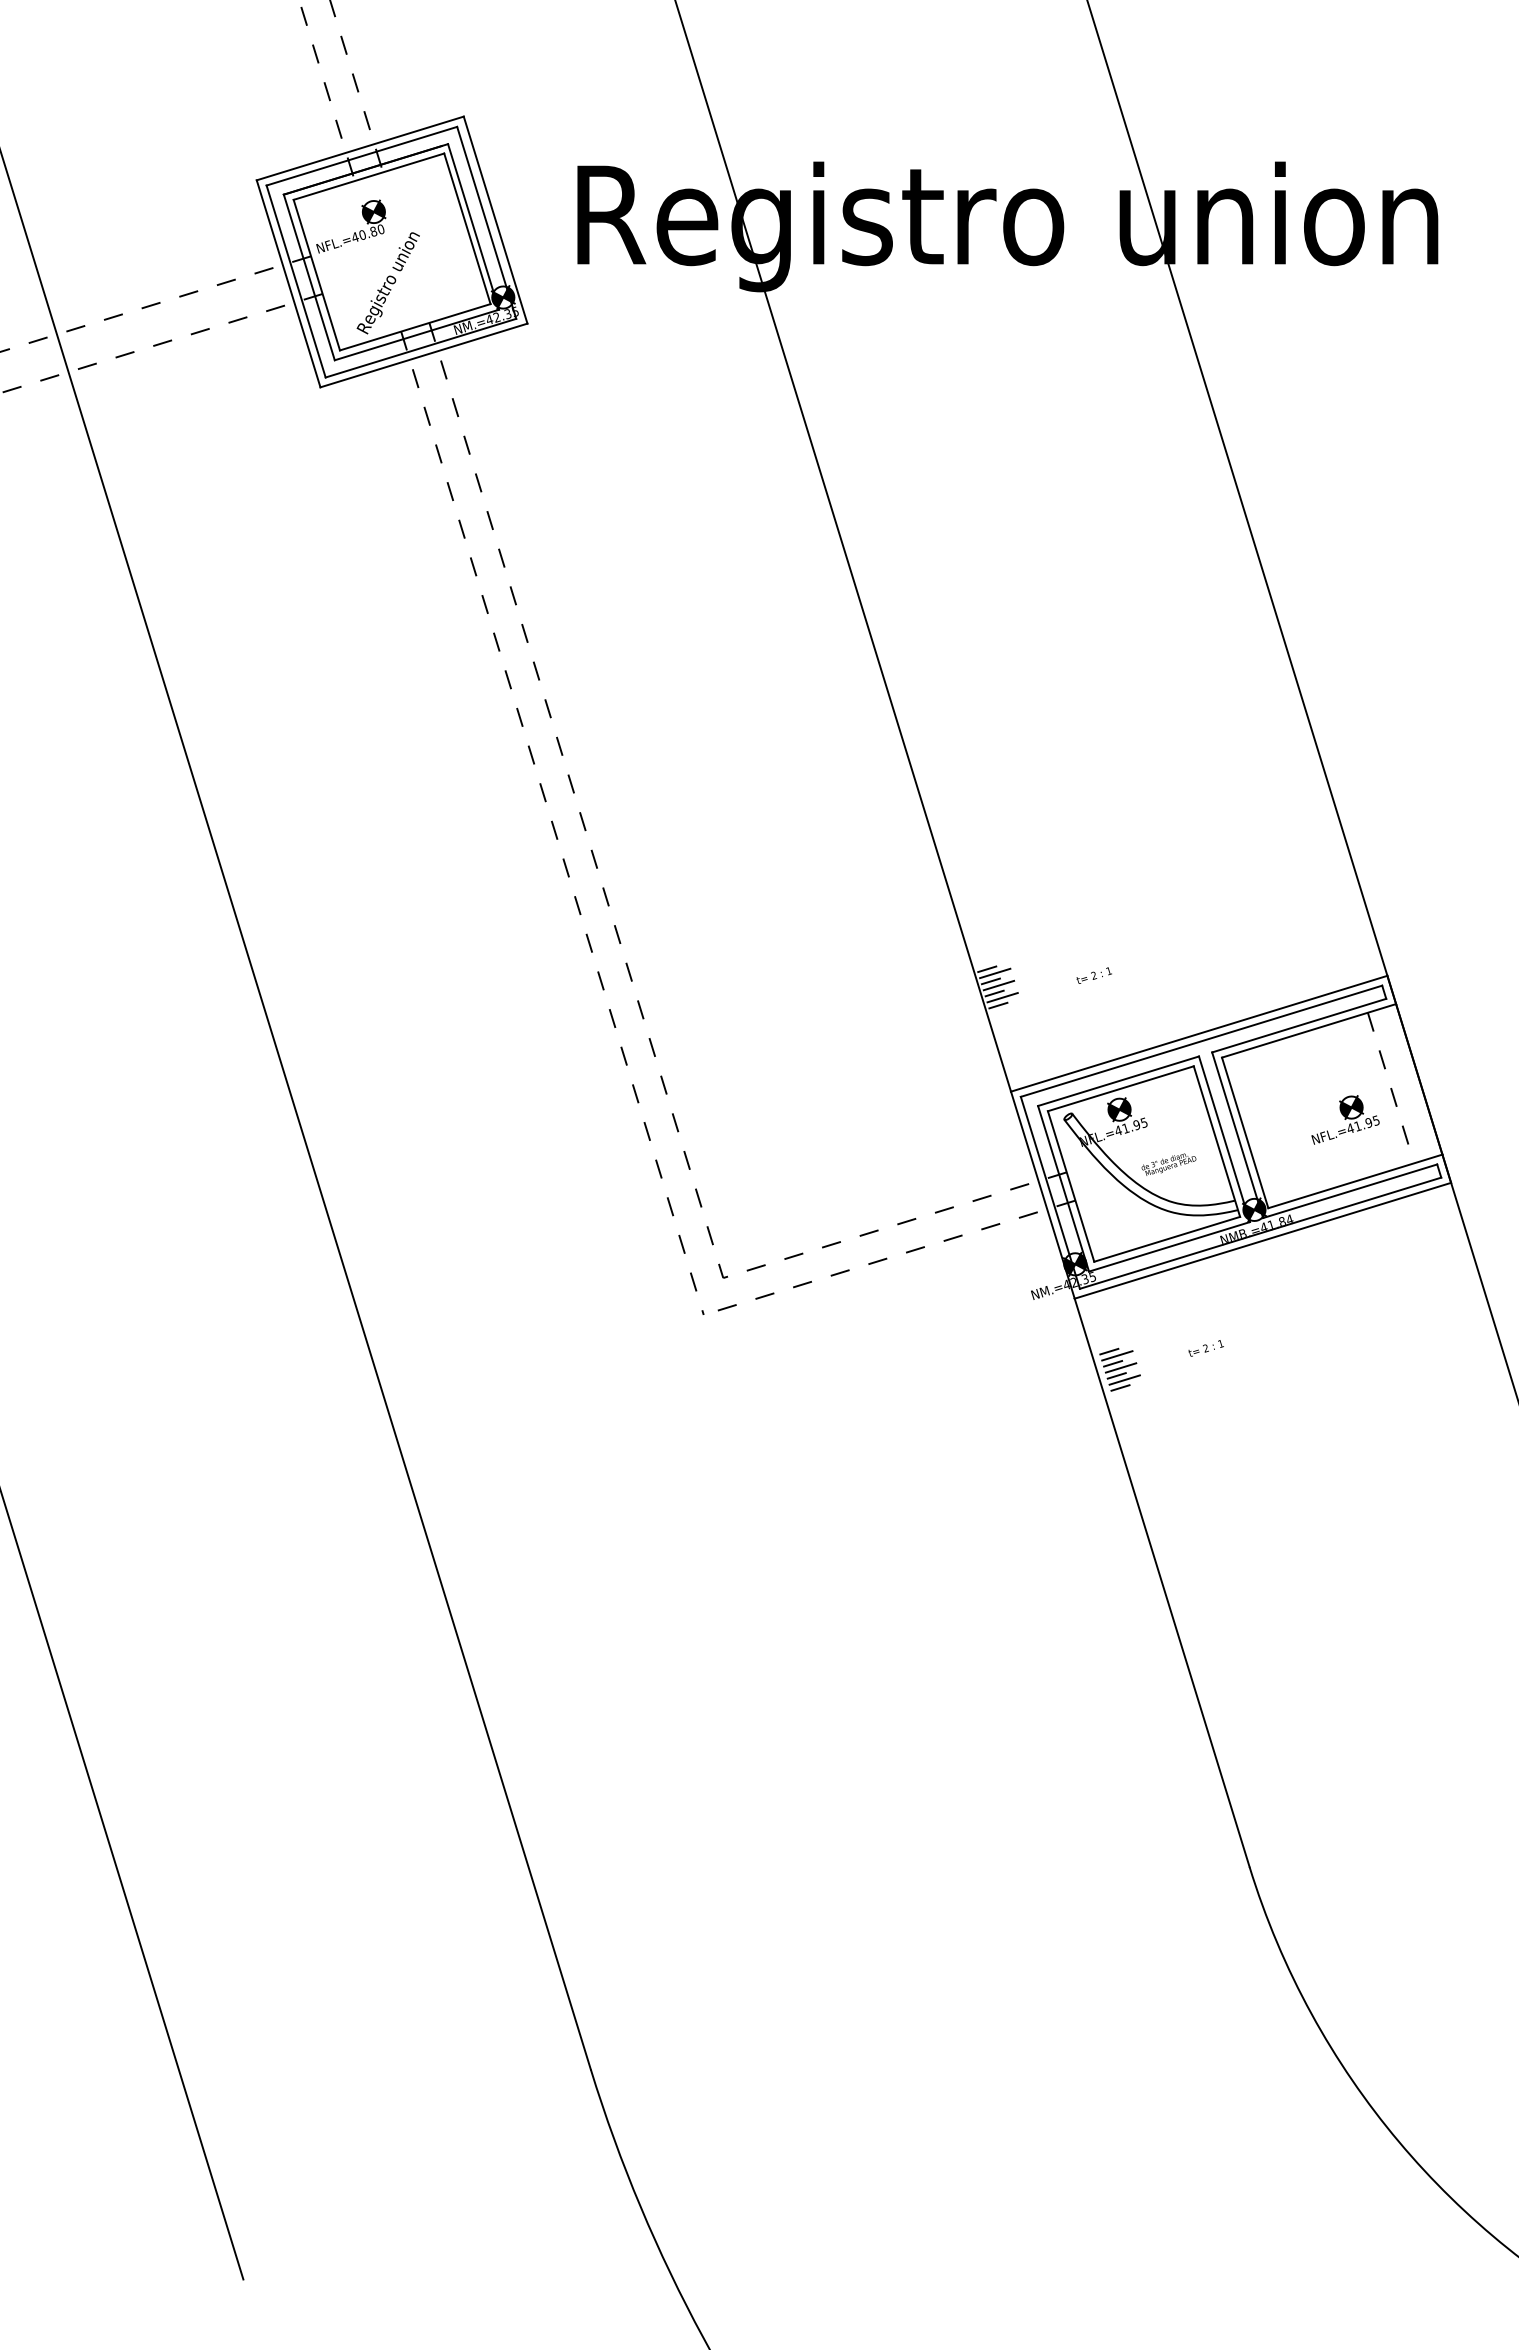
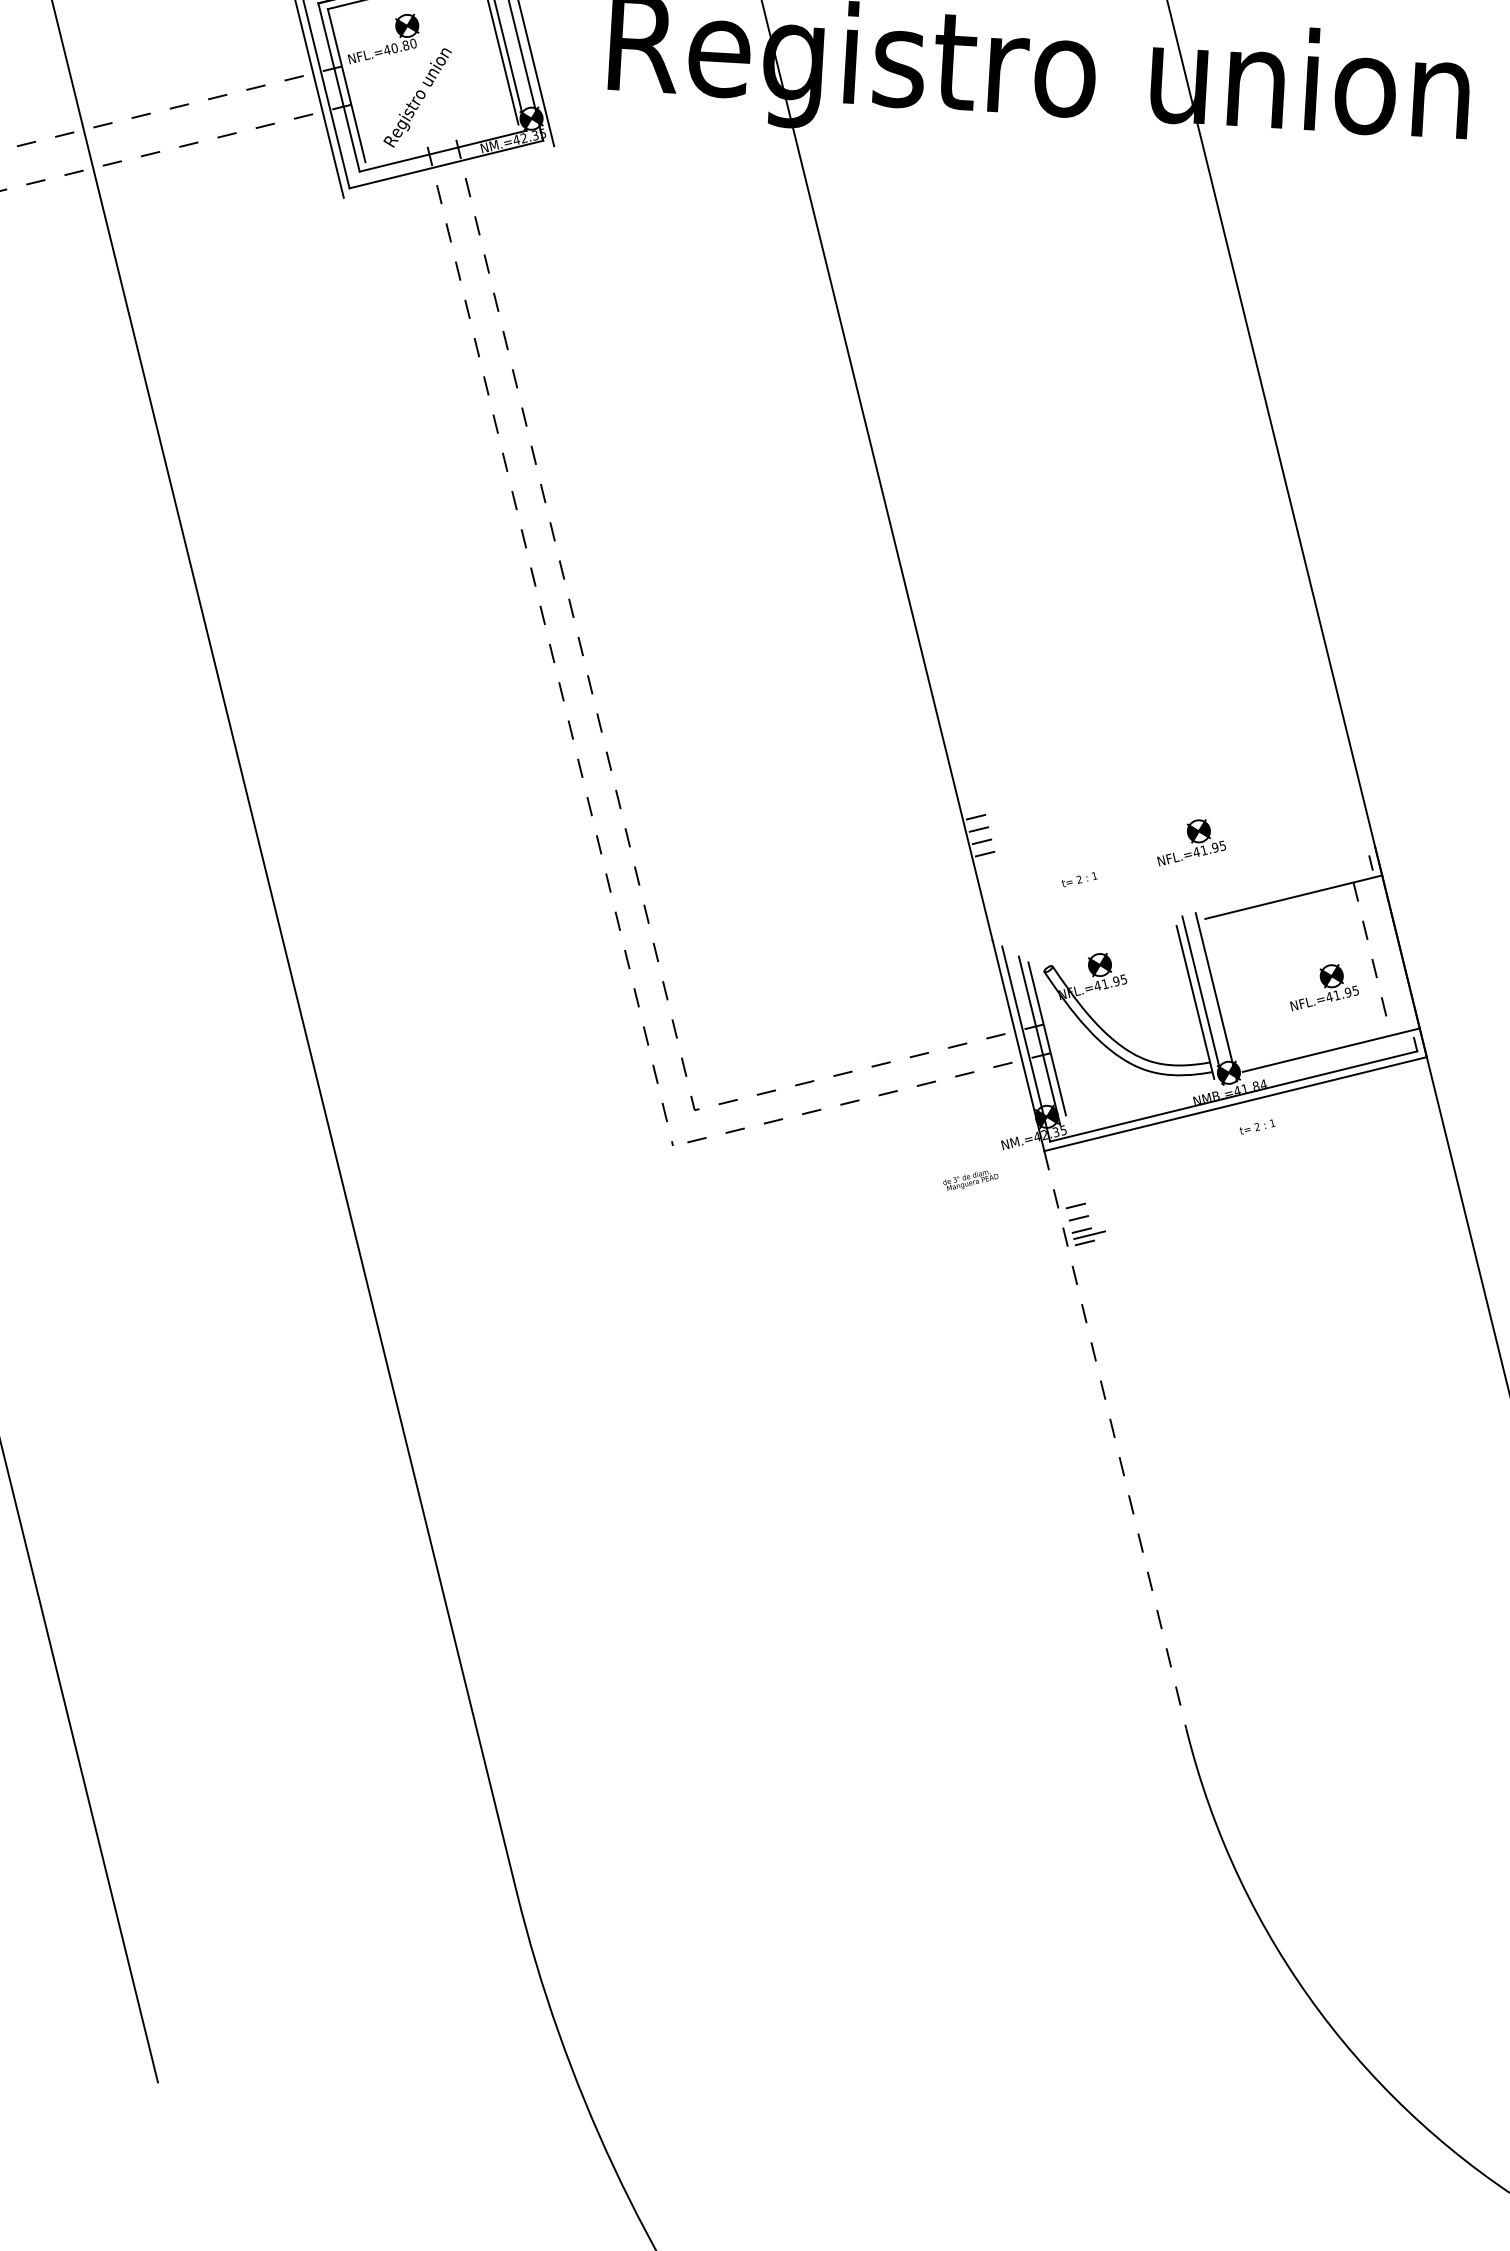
line: (415, 327) -> (442, 143), removed
line: (423, 355) -> (448, 171), removed
line: (995, 973) -> (984, 821), removed
text: (1093, 975) -> (1078, 879), moved
part: (1204, 982) -> (1192, 842), added
line: (998, 985) -> (986, 834), removed
line: (1002, 997) -> (989, 846), removed
line: (1299, 1025) -> (1284, 891), removed
line: (1199, 1033) -> (1184, 893), removed
line: (1201, 1040) -> (1185, 900), removed
line: (1118, 1080) -> (1100, 935), removed
line: (1120, 1088) -> (1102, 943), removed
line: (1245, 1132) -> (1224, 995), removed
text: (1168, 1164) -> (970, 1180), moved
line: (1350, 1191) -> (1325, 1059), removed
line: (1167, 1238) -> (1140, 1096), removed
line: (1169, 1246) -> (1142, 1104), removed
text: (1205, 1348) -> (1256, 1127), moved
line: (1117, 1355) -> (1083, 1210), removed
line: (1120, 1367) -> (1086, 1222), removed
line: (1162, 1583) -> (1115, 1440), solid -> dashed

